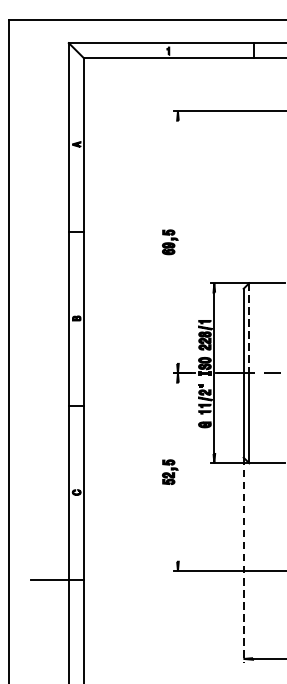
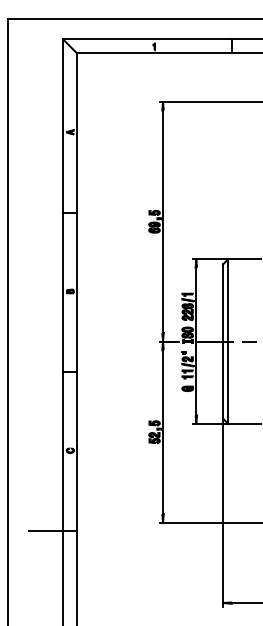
line: (178, 242) -> (163, 221), added
line: (249, 328) -> (228, 300), dashed -> solid
line: (178, 472) -> (163, 432), added
line: (244, 559) -> (223, 512), dashed -> solid

